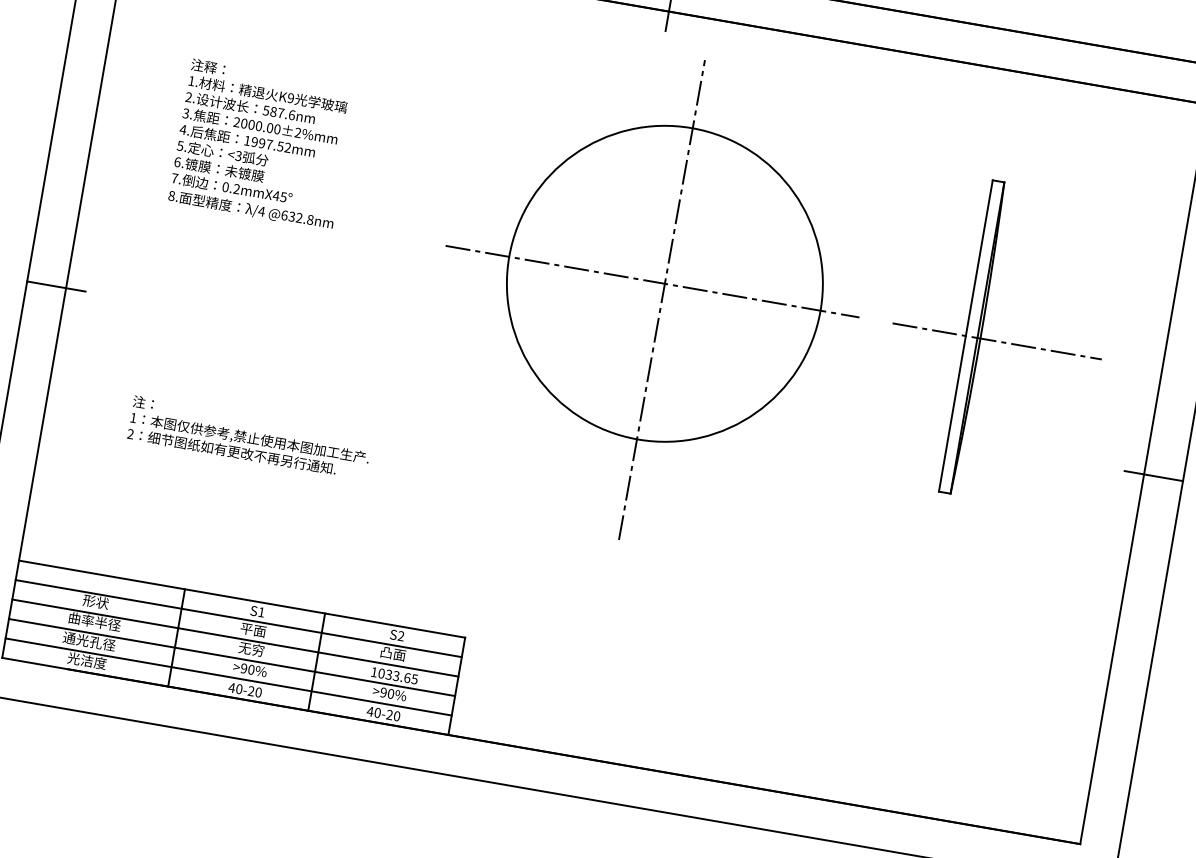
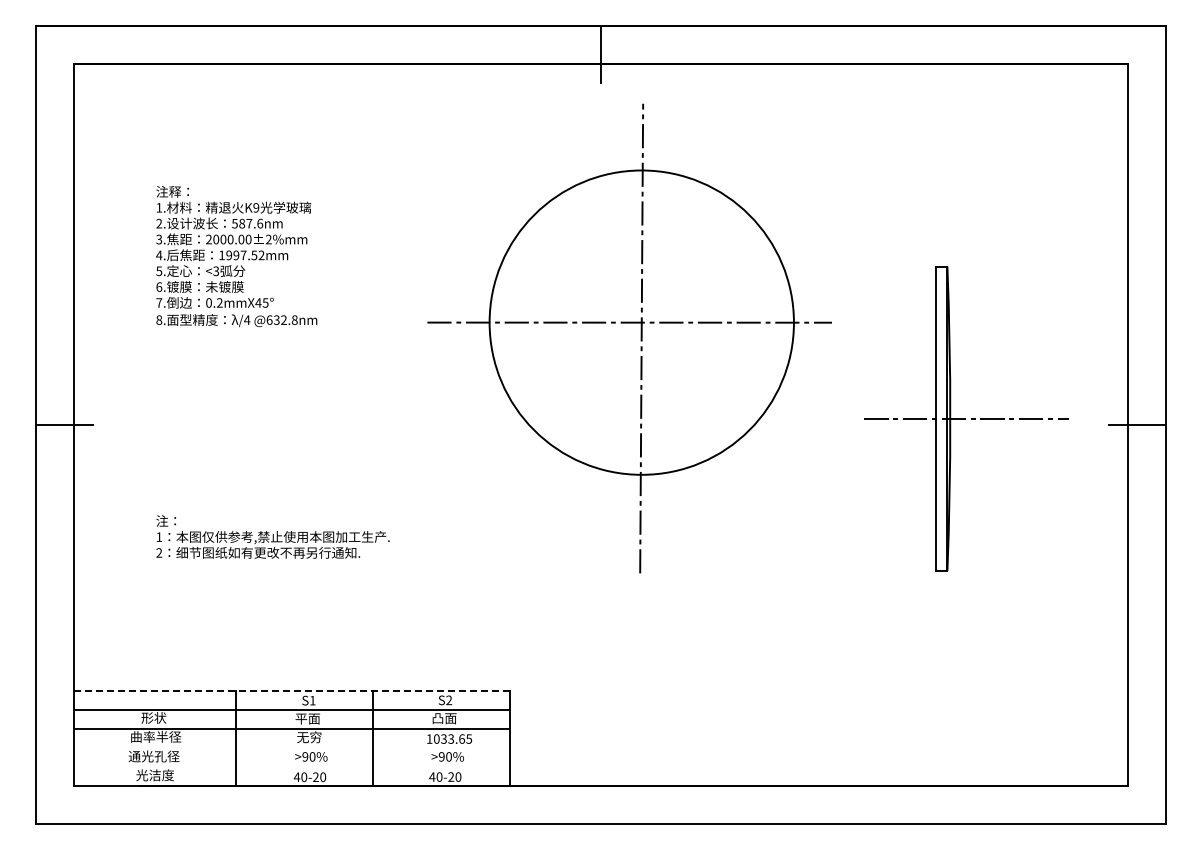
part: (997, 341) -> (966, 418), moved
line: (242, 599) -> (292, 691), solid -> dashed
line: (232, 657) -> (292, 748), removed
line: (229, 677) -> (292, 767), removed

